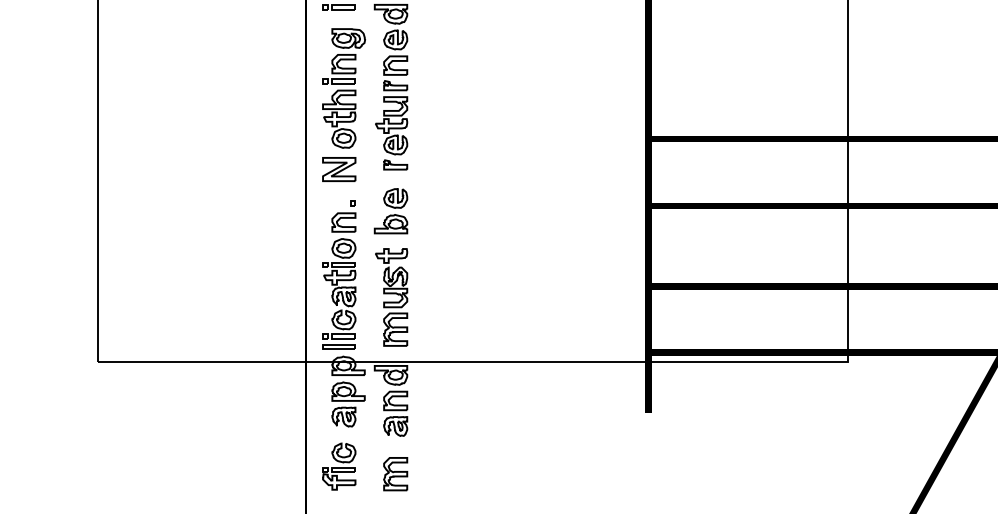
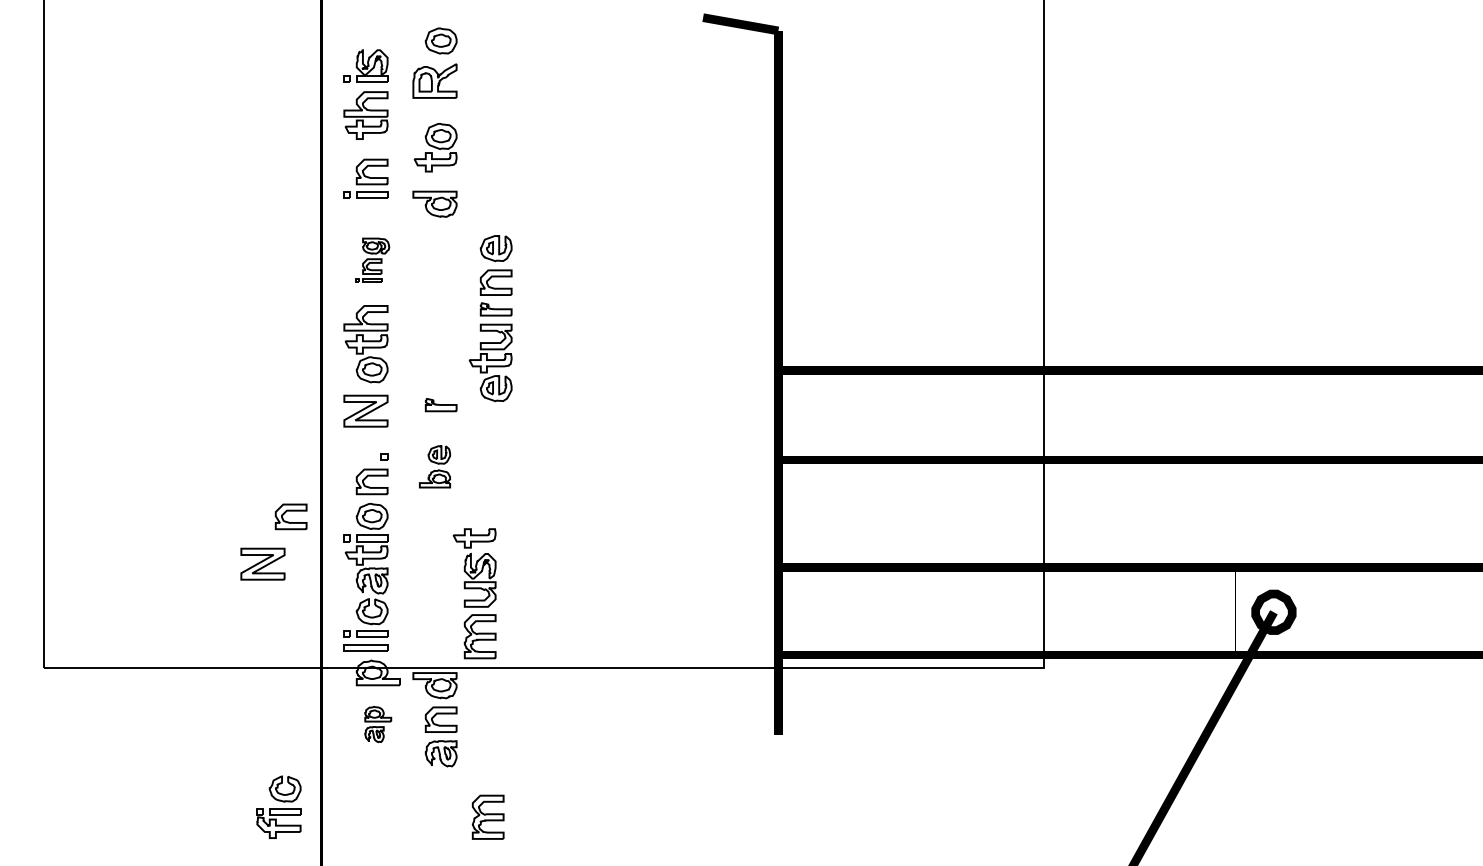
part: (344, 56) -> (372, 260), size x0.6
part: (391, 92) -> (490, 318), moved
part: (390, 211) -> (434, 466), size x0.7
part: (282, 248) -> (290, 516), added
part: (261, 283) -> (262, 563), added
part: (391, 297) -> (474, 593), moved
part: (347, 404) -> (377, 724), size x0.6
part: (338, 466) -> (278, 806), moved
part: (395, 473) -> (487, 816), moved

